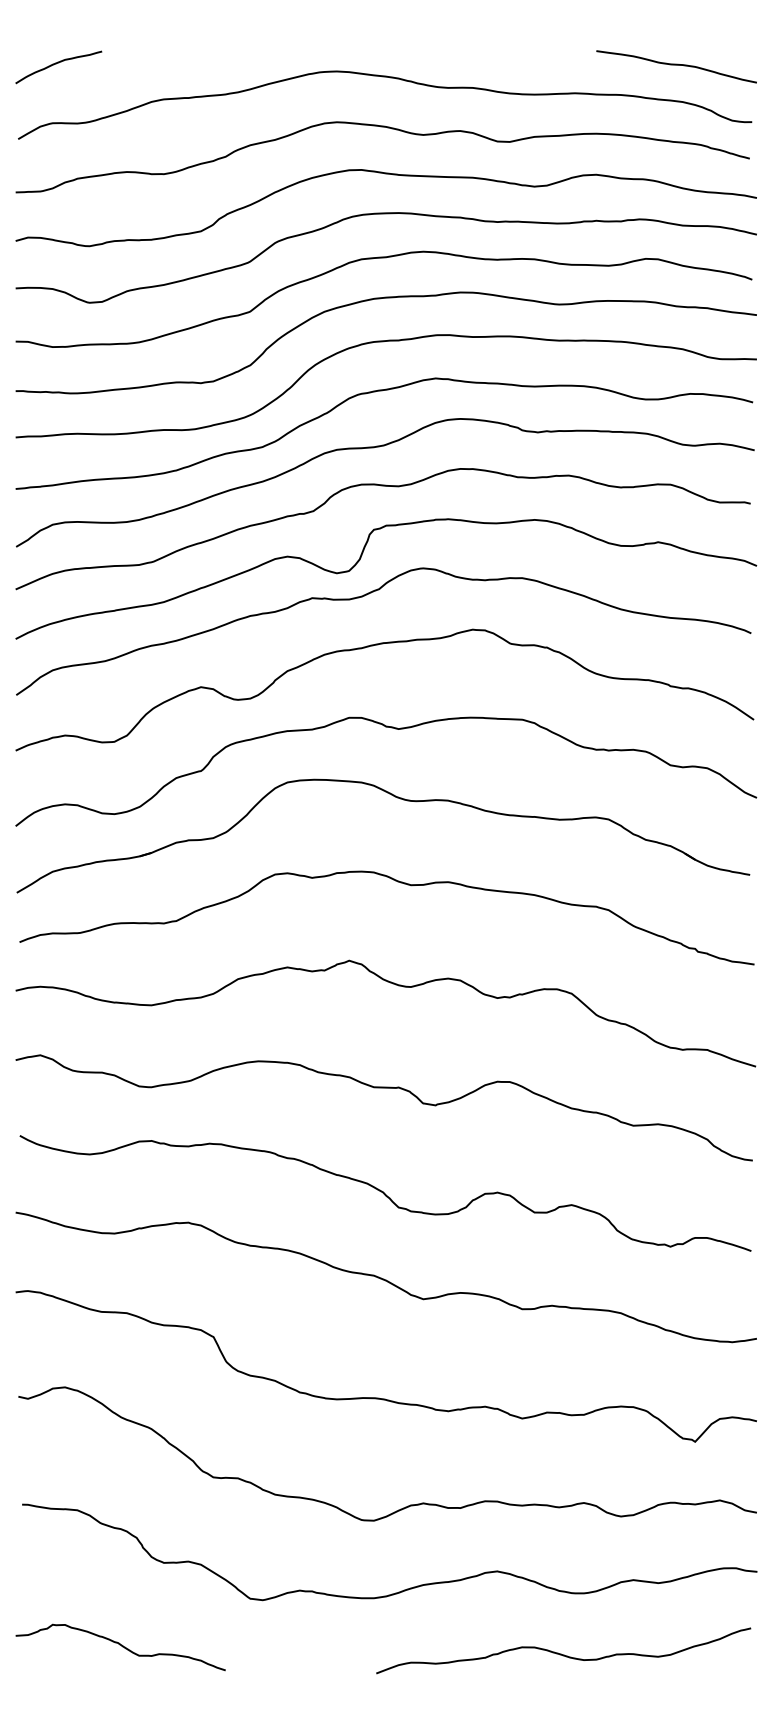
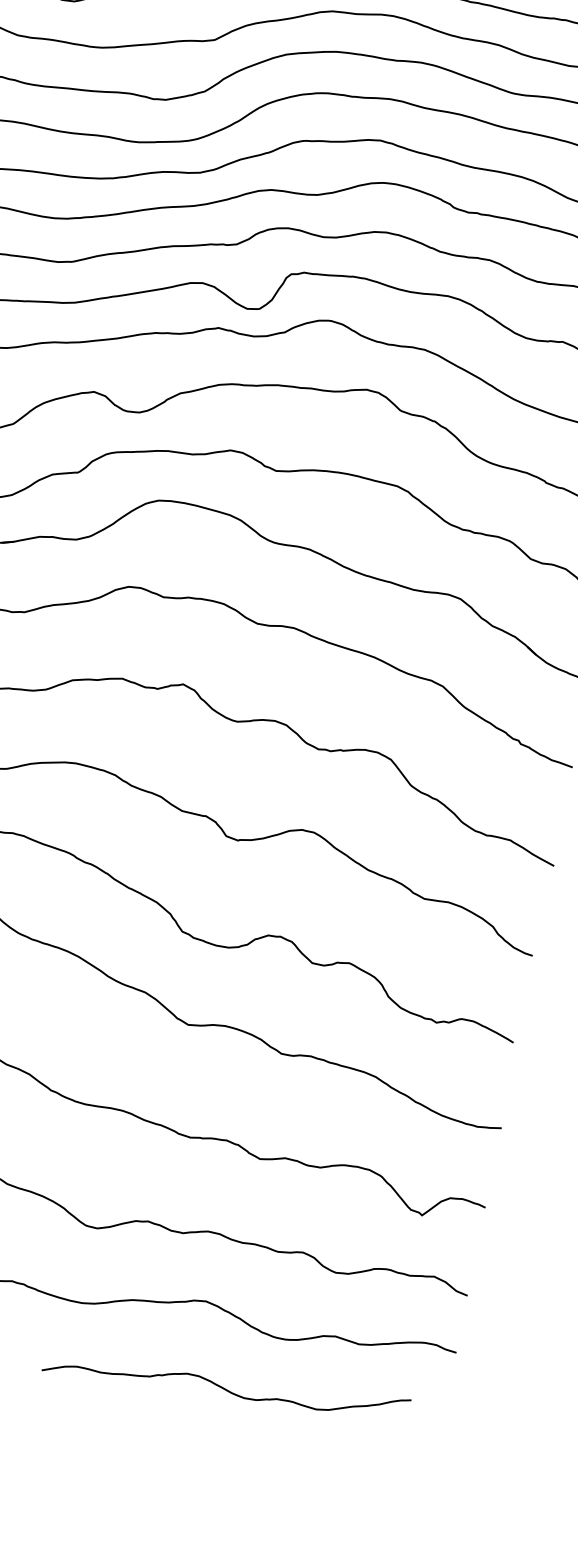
curve: (561, 1653) -> (223, 1387), moved

